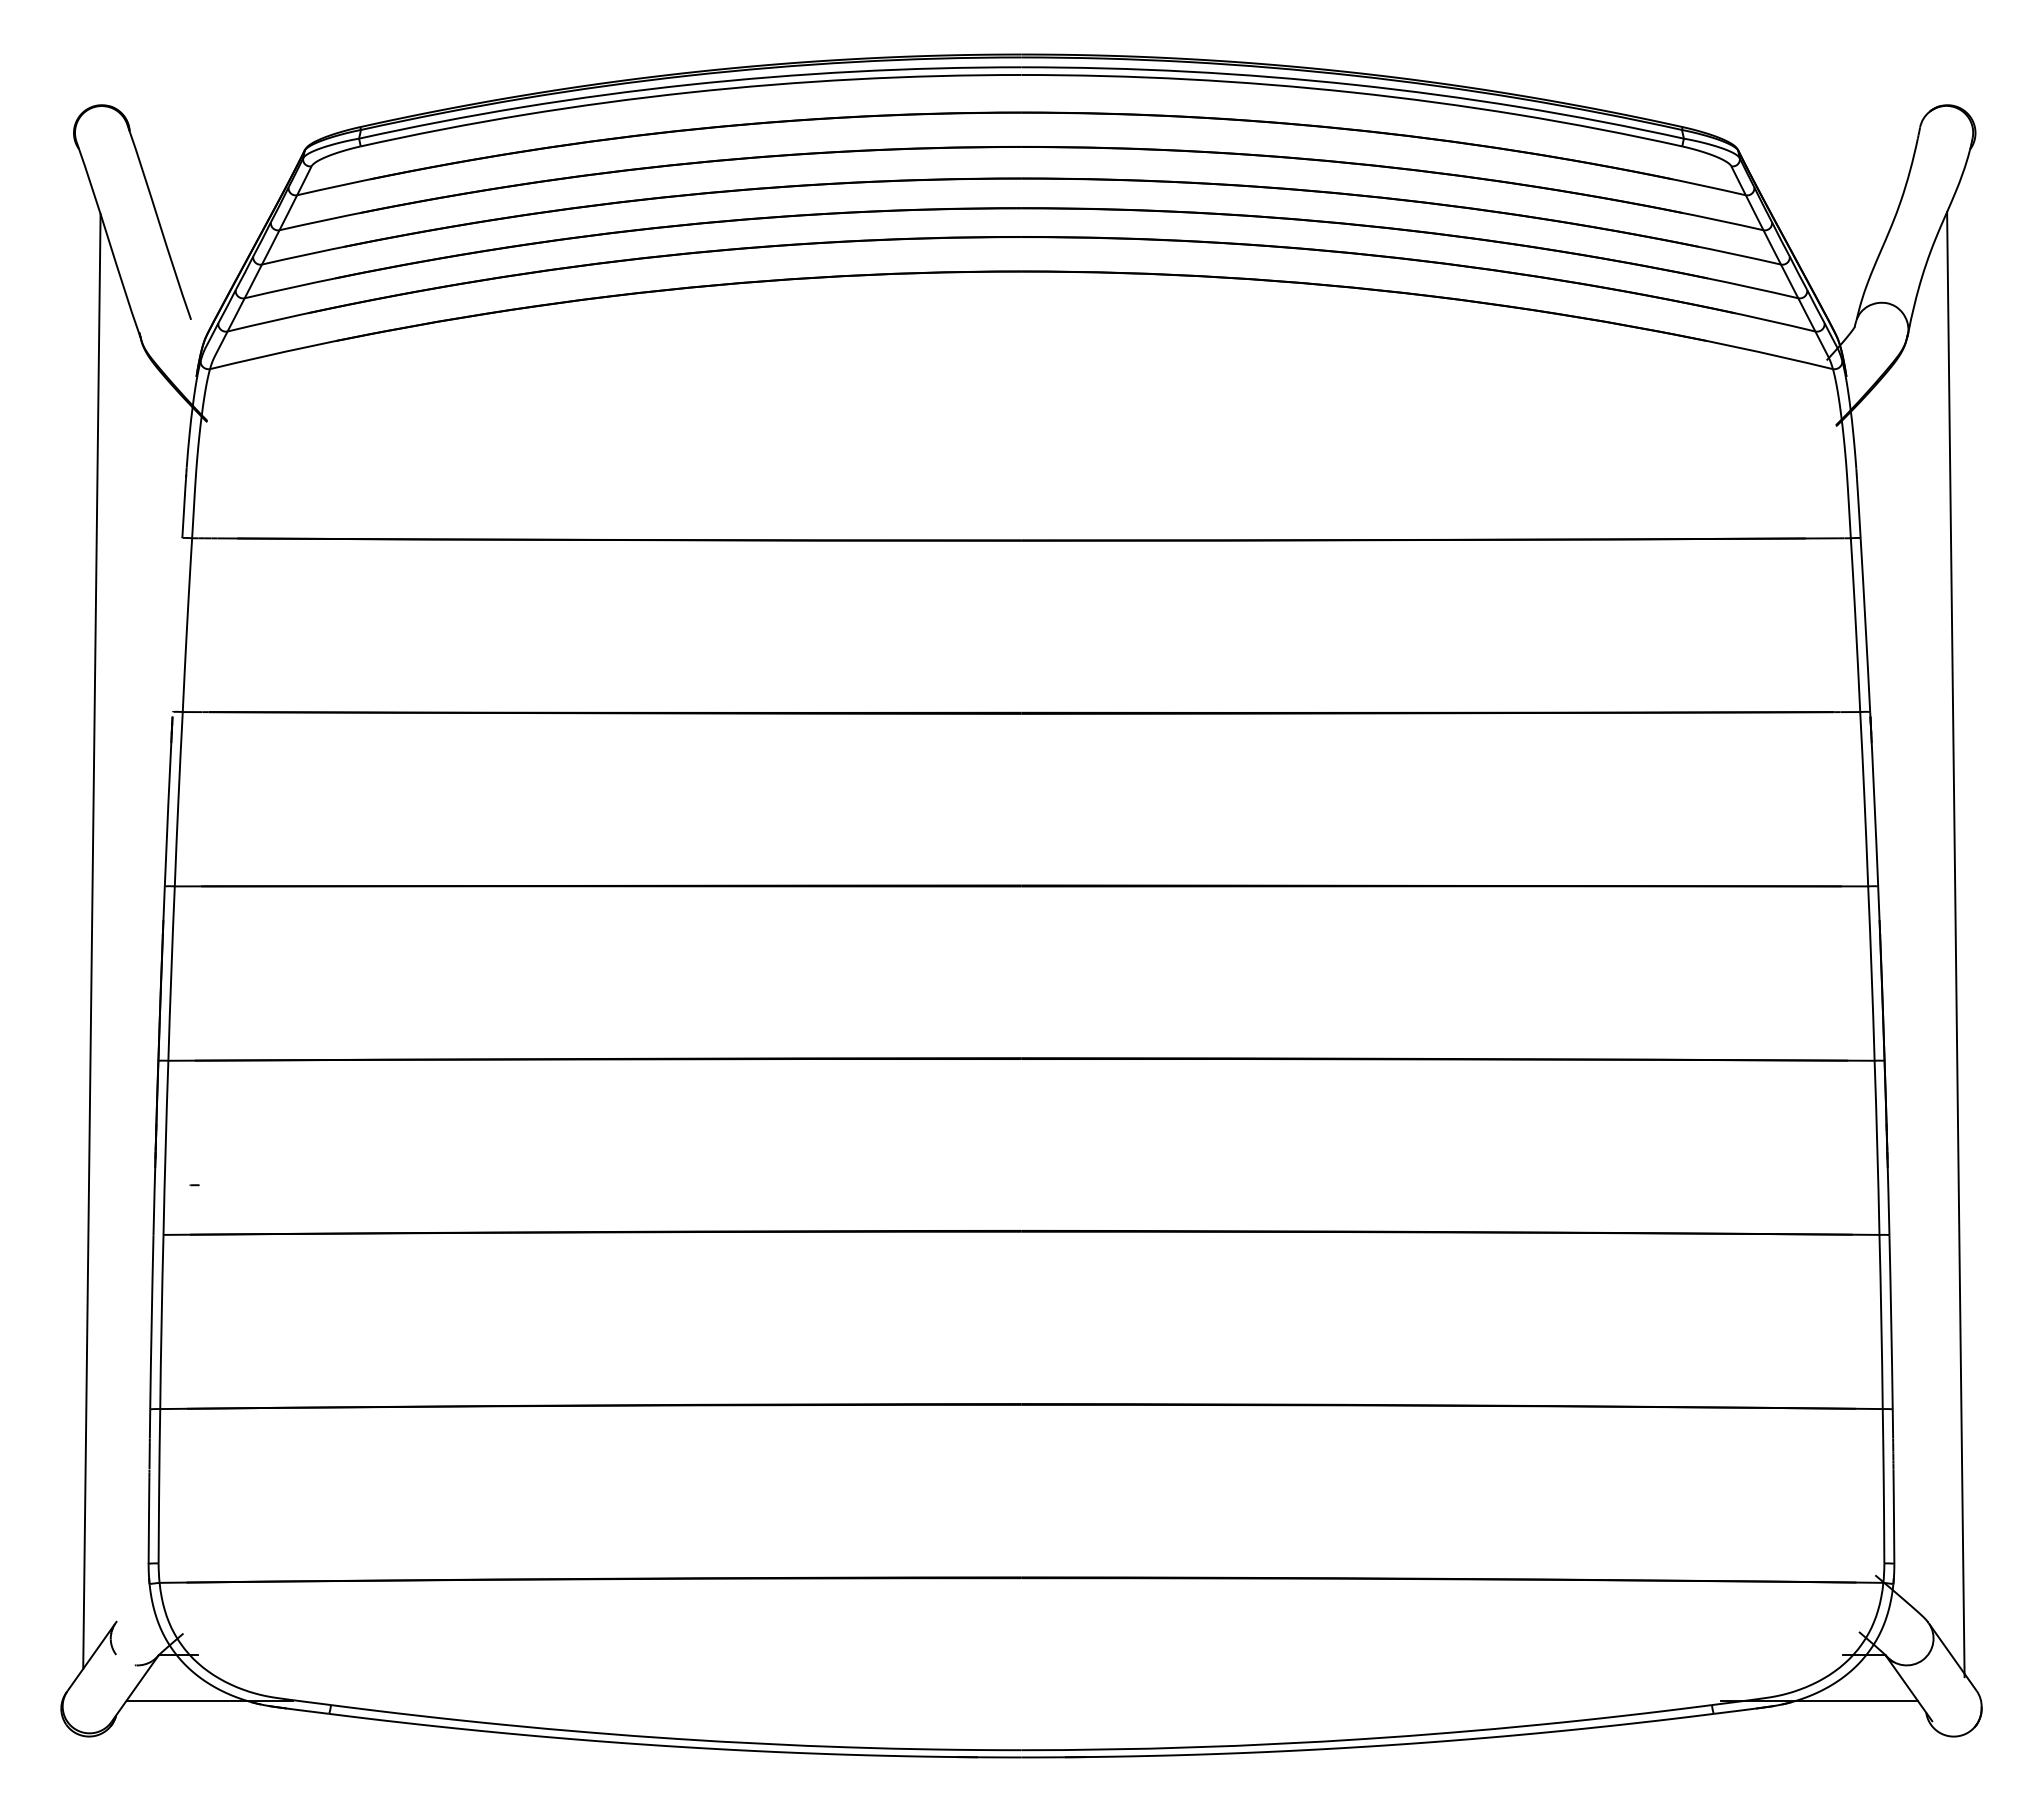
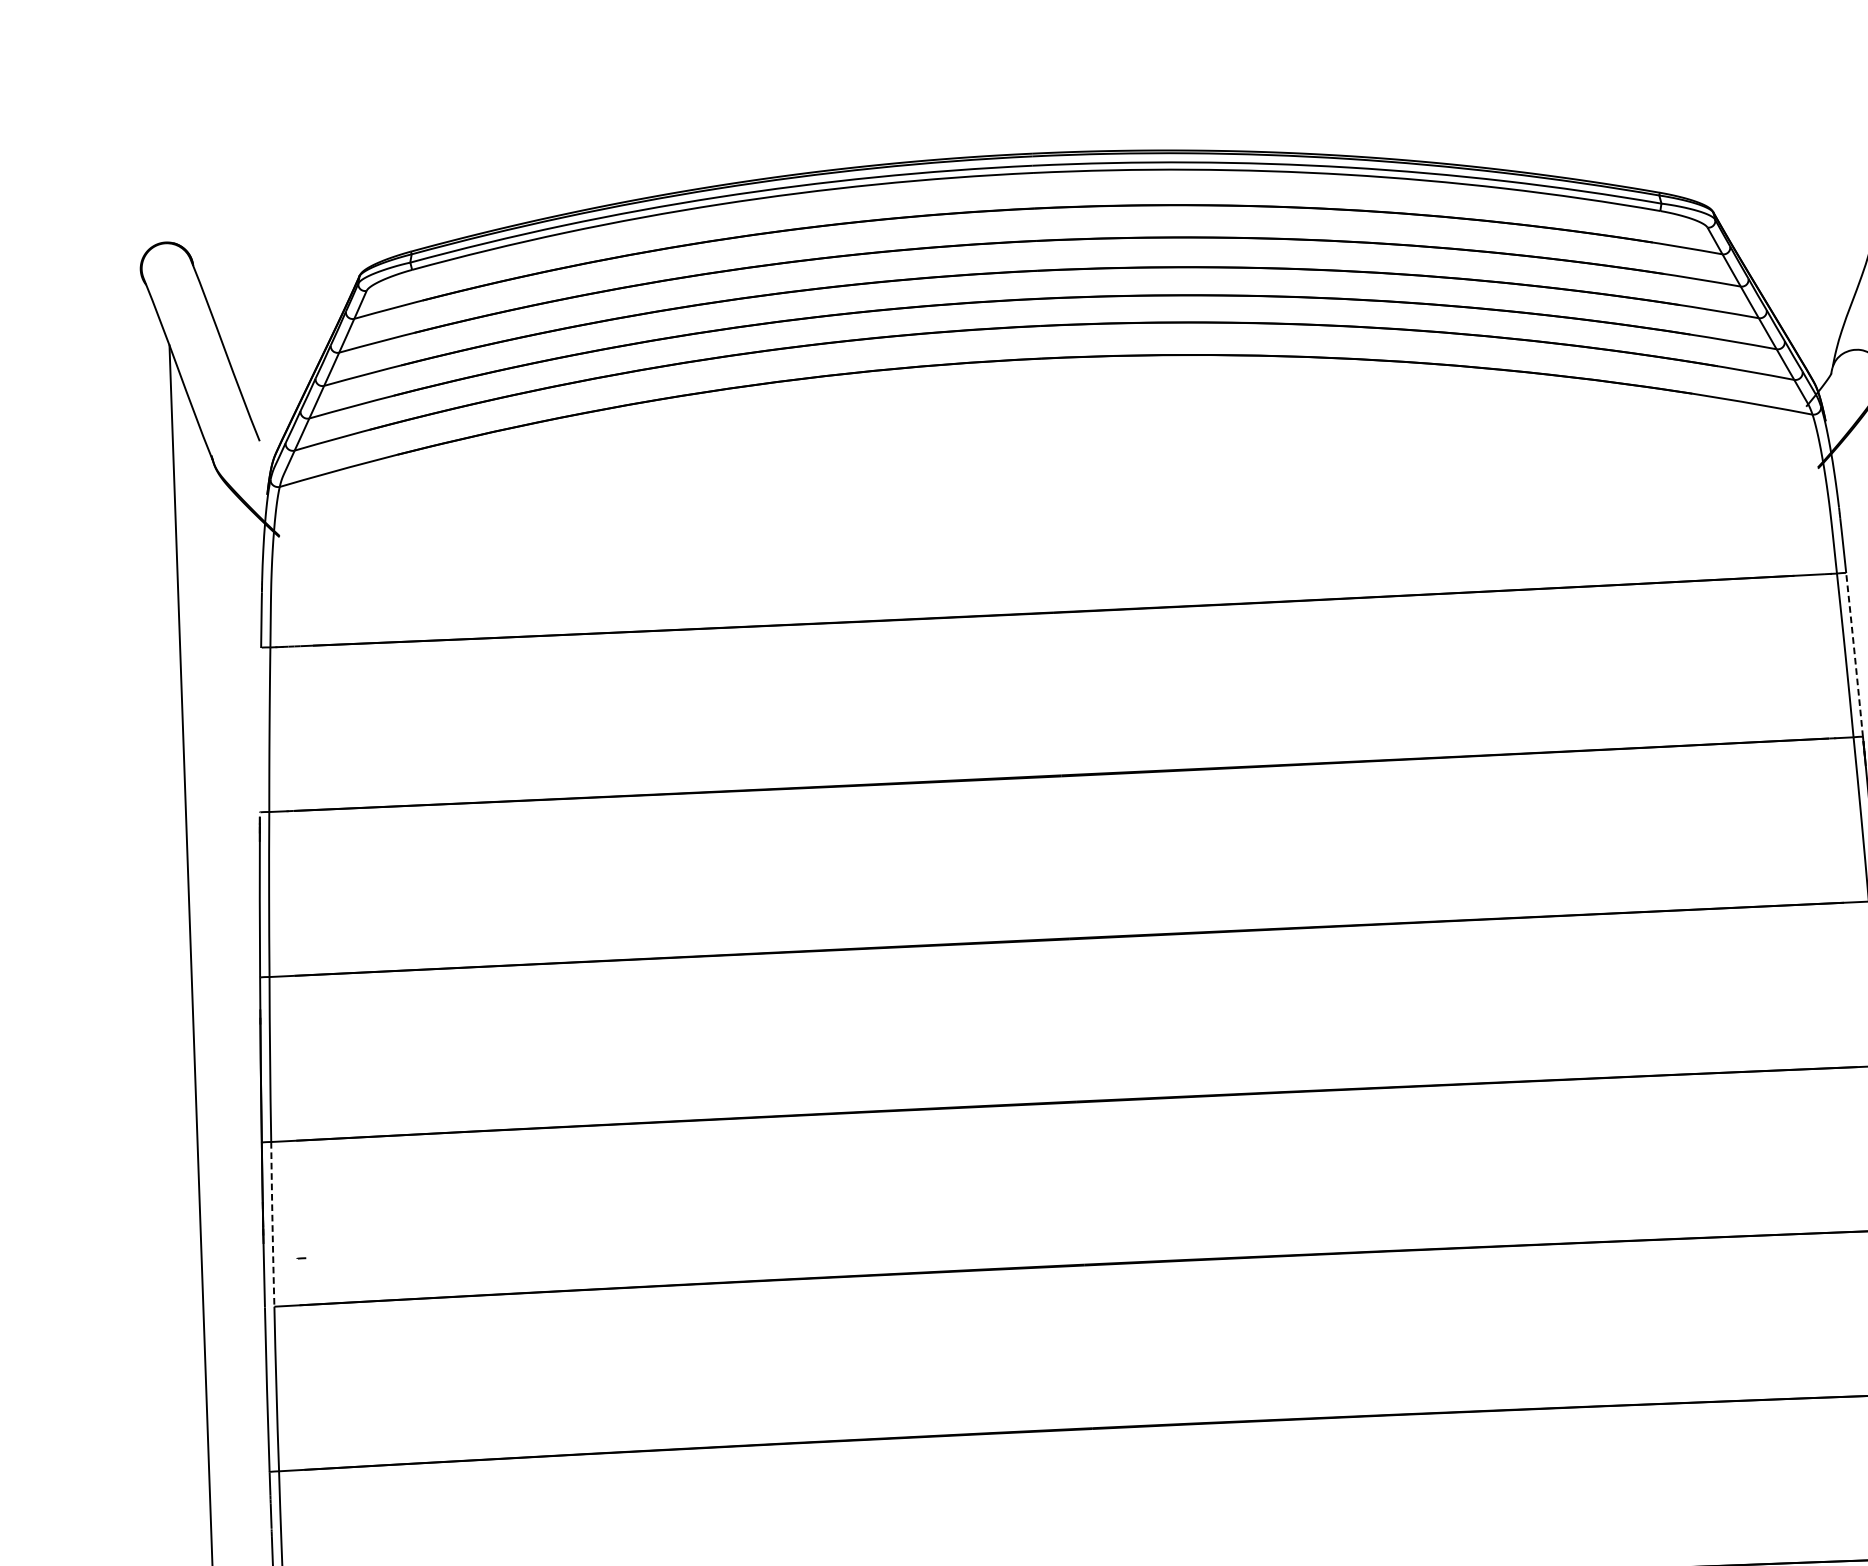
arc: (1865, 625) -> (1854, 655), solid -> dashed
arc: (165, 1147) -> (272, 1224), solid -> dashed

